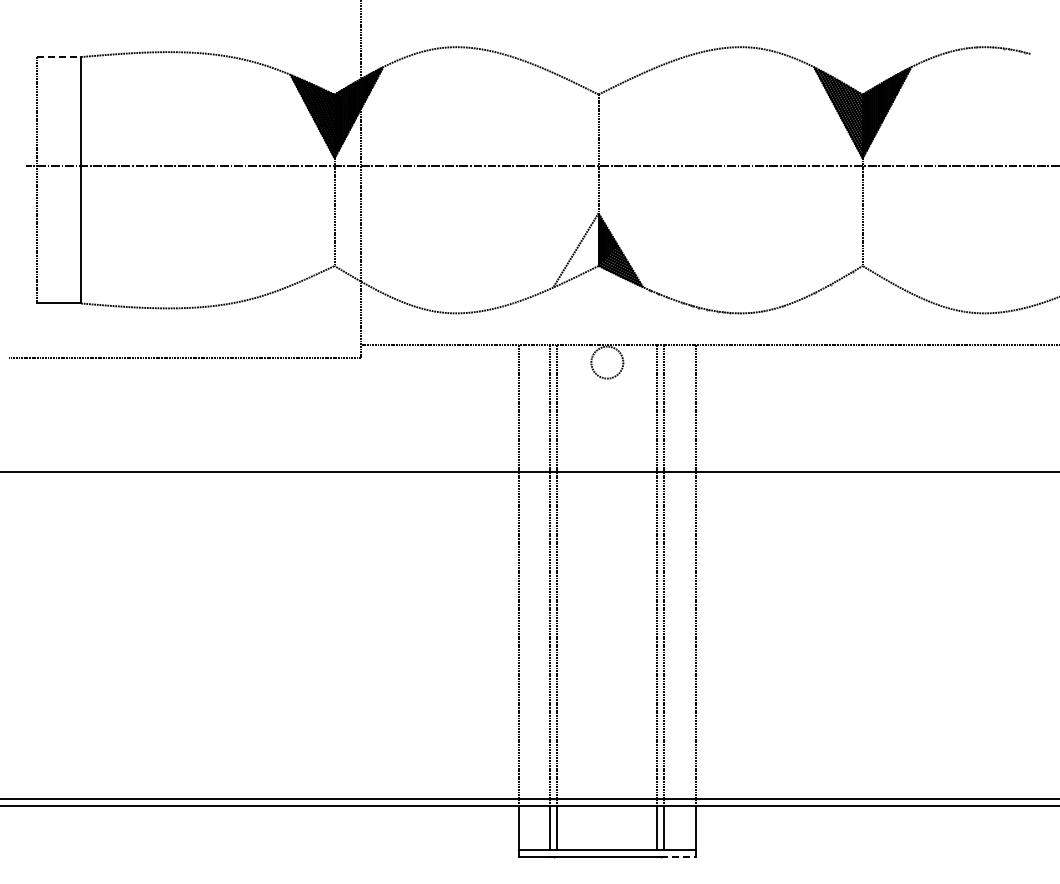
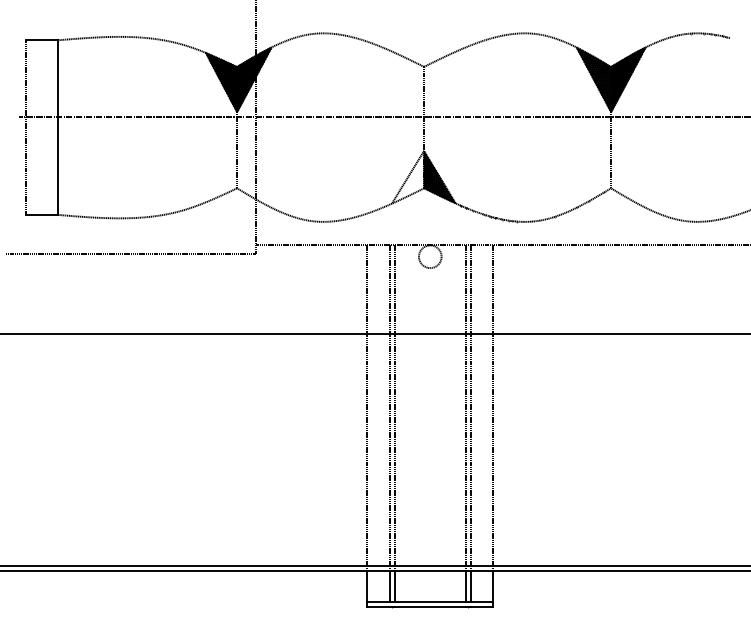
line: (59, 57) -> (42, 40), dashed -> solid
line: (678, 857) -> (480, 607), dashed -> solid

